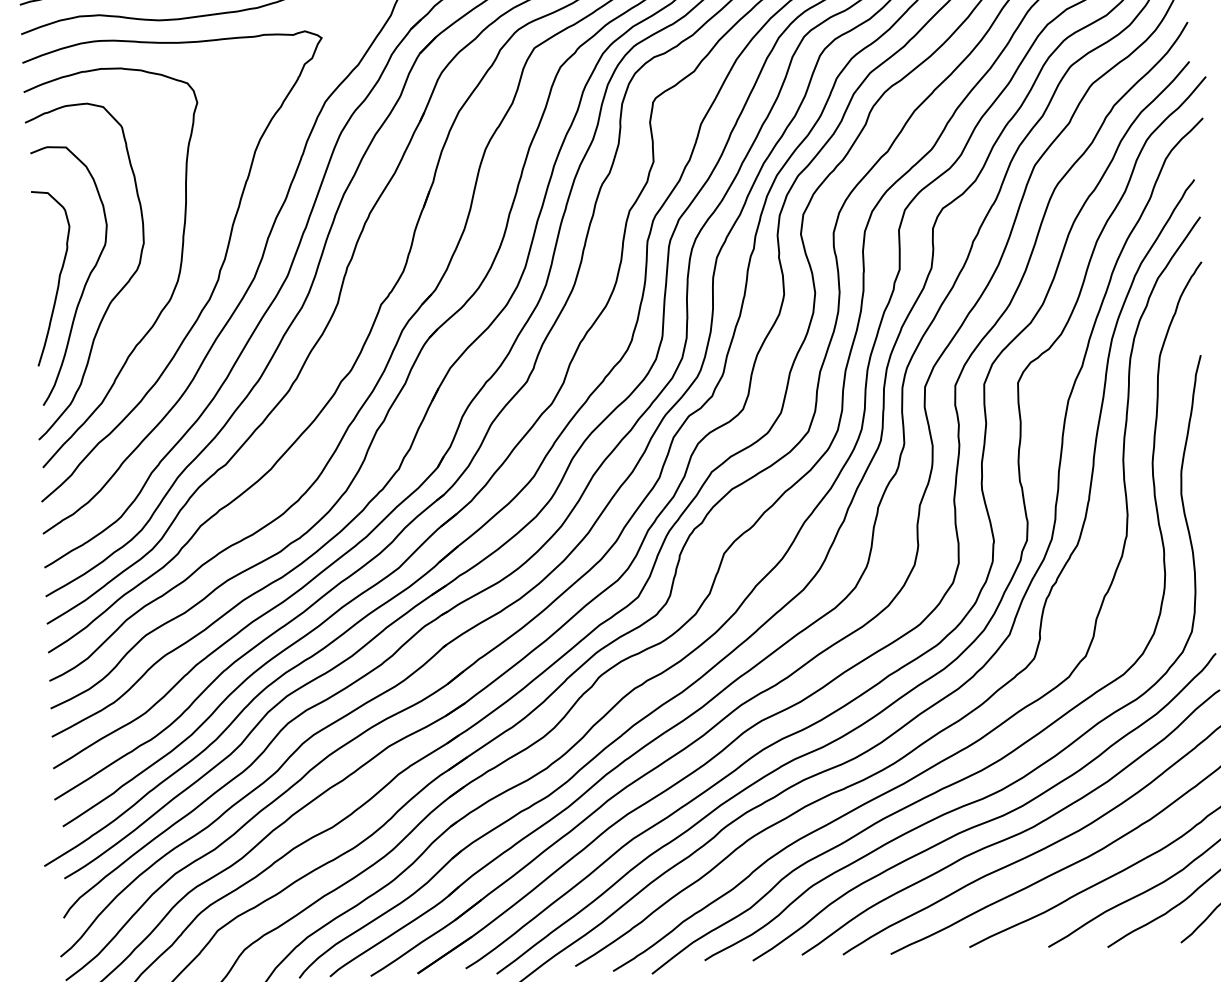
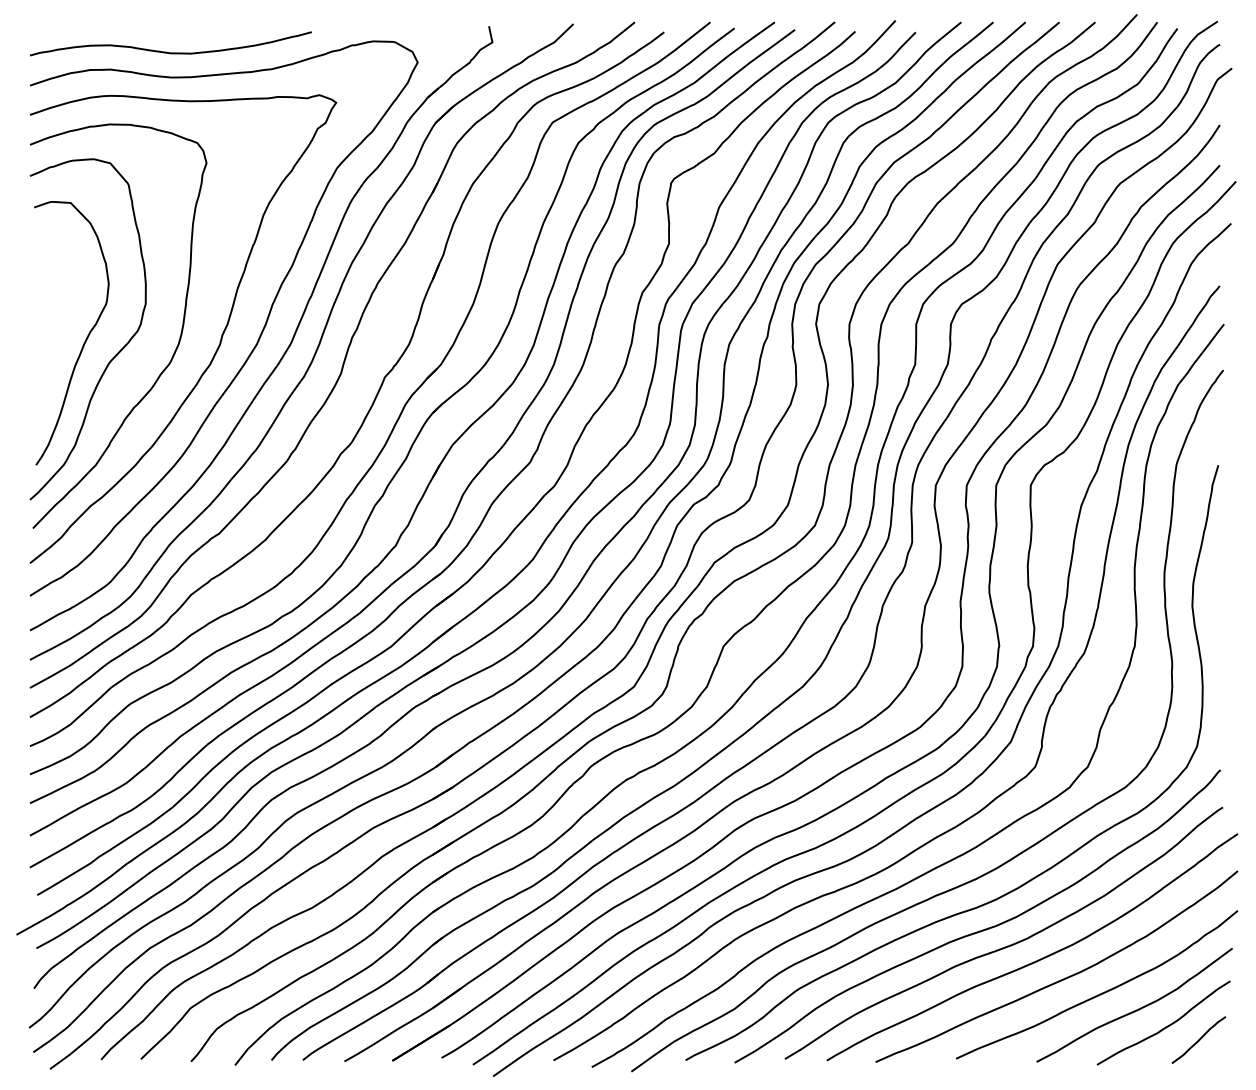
curve: (58, 276) -> (57, 334), removed

